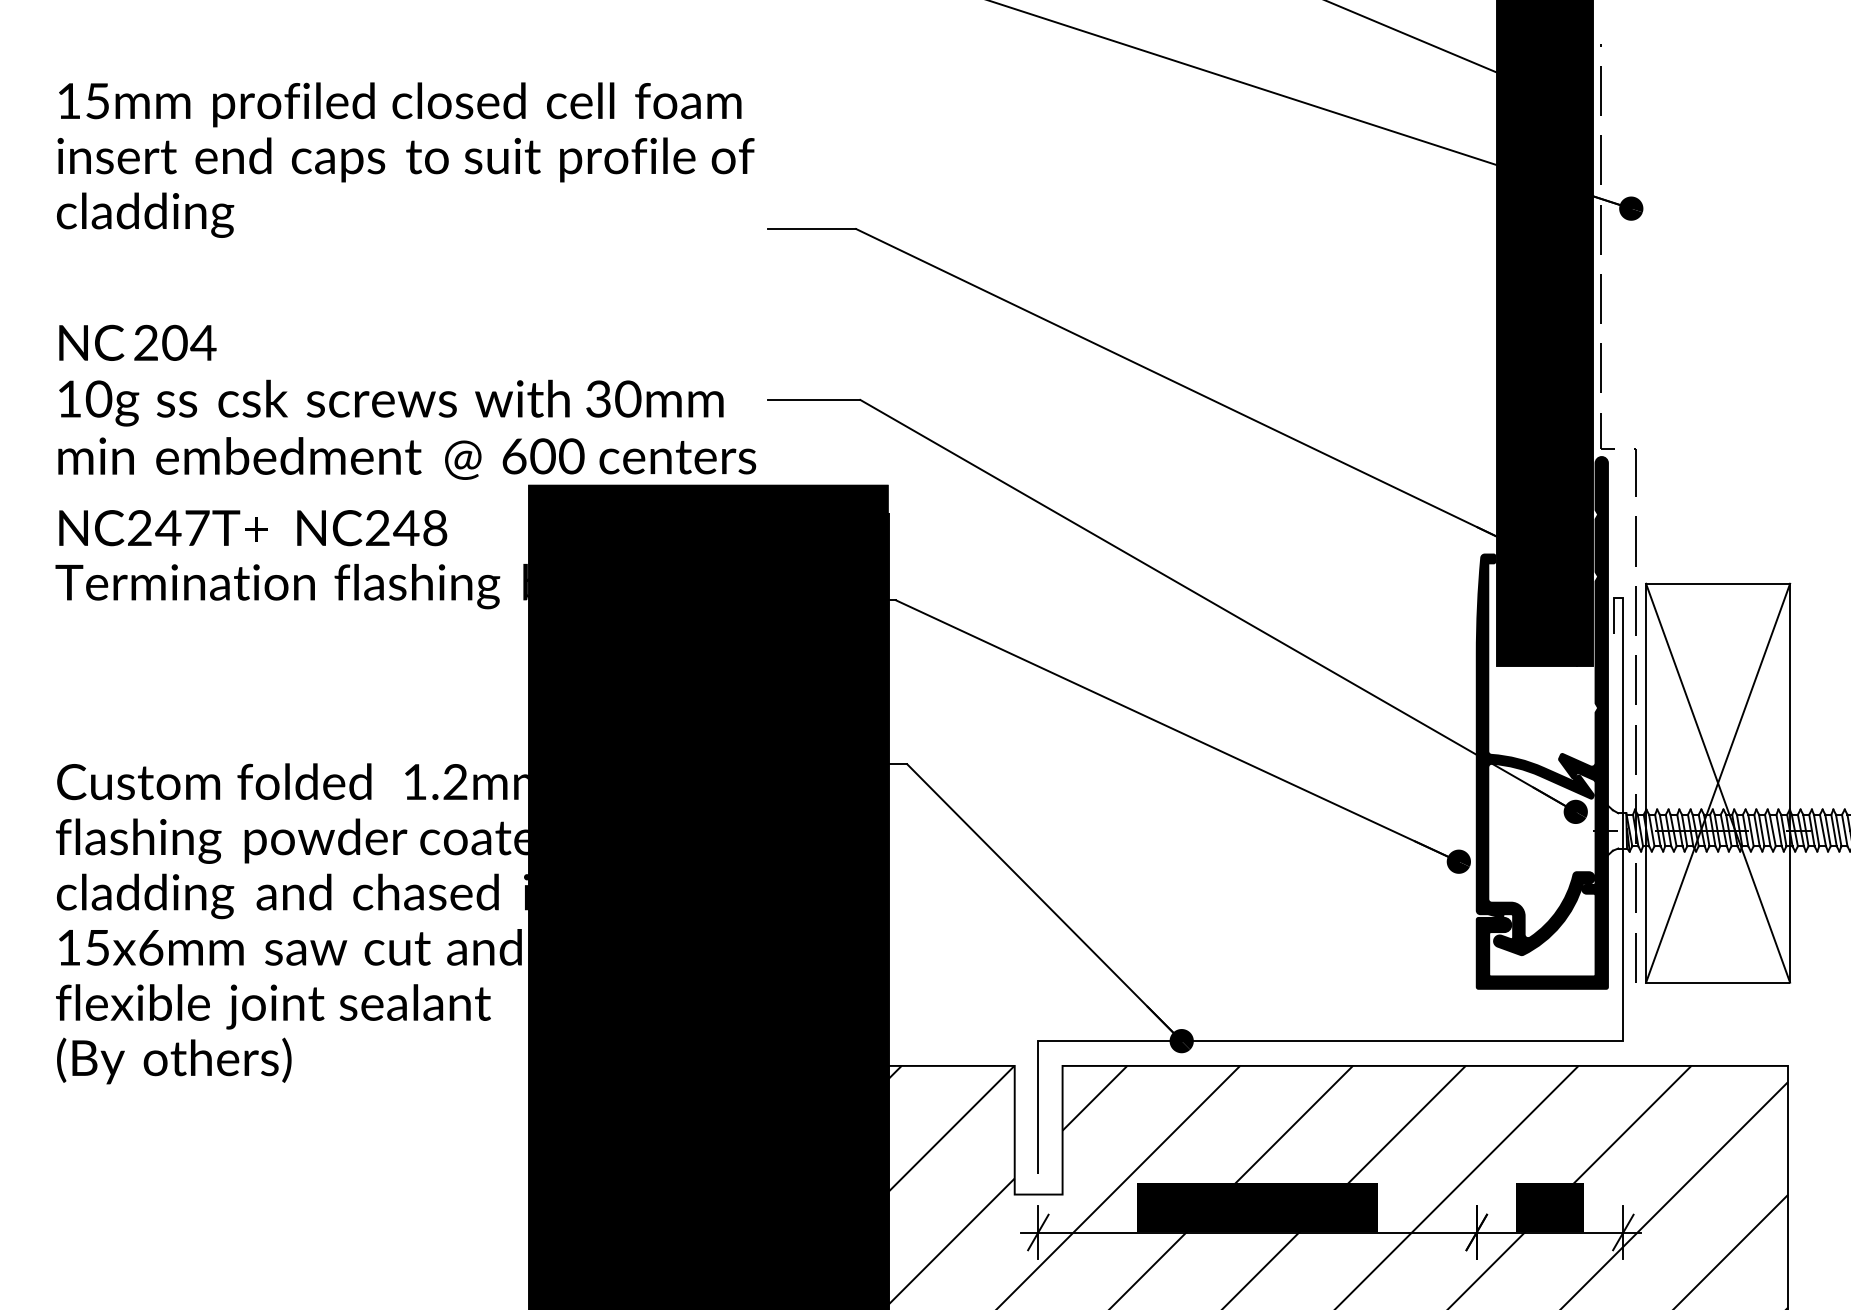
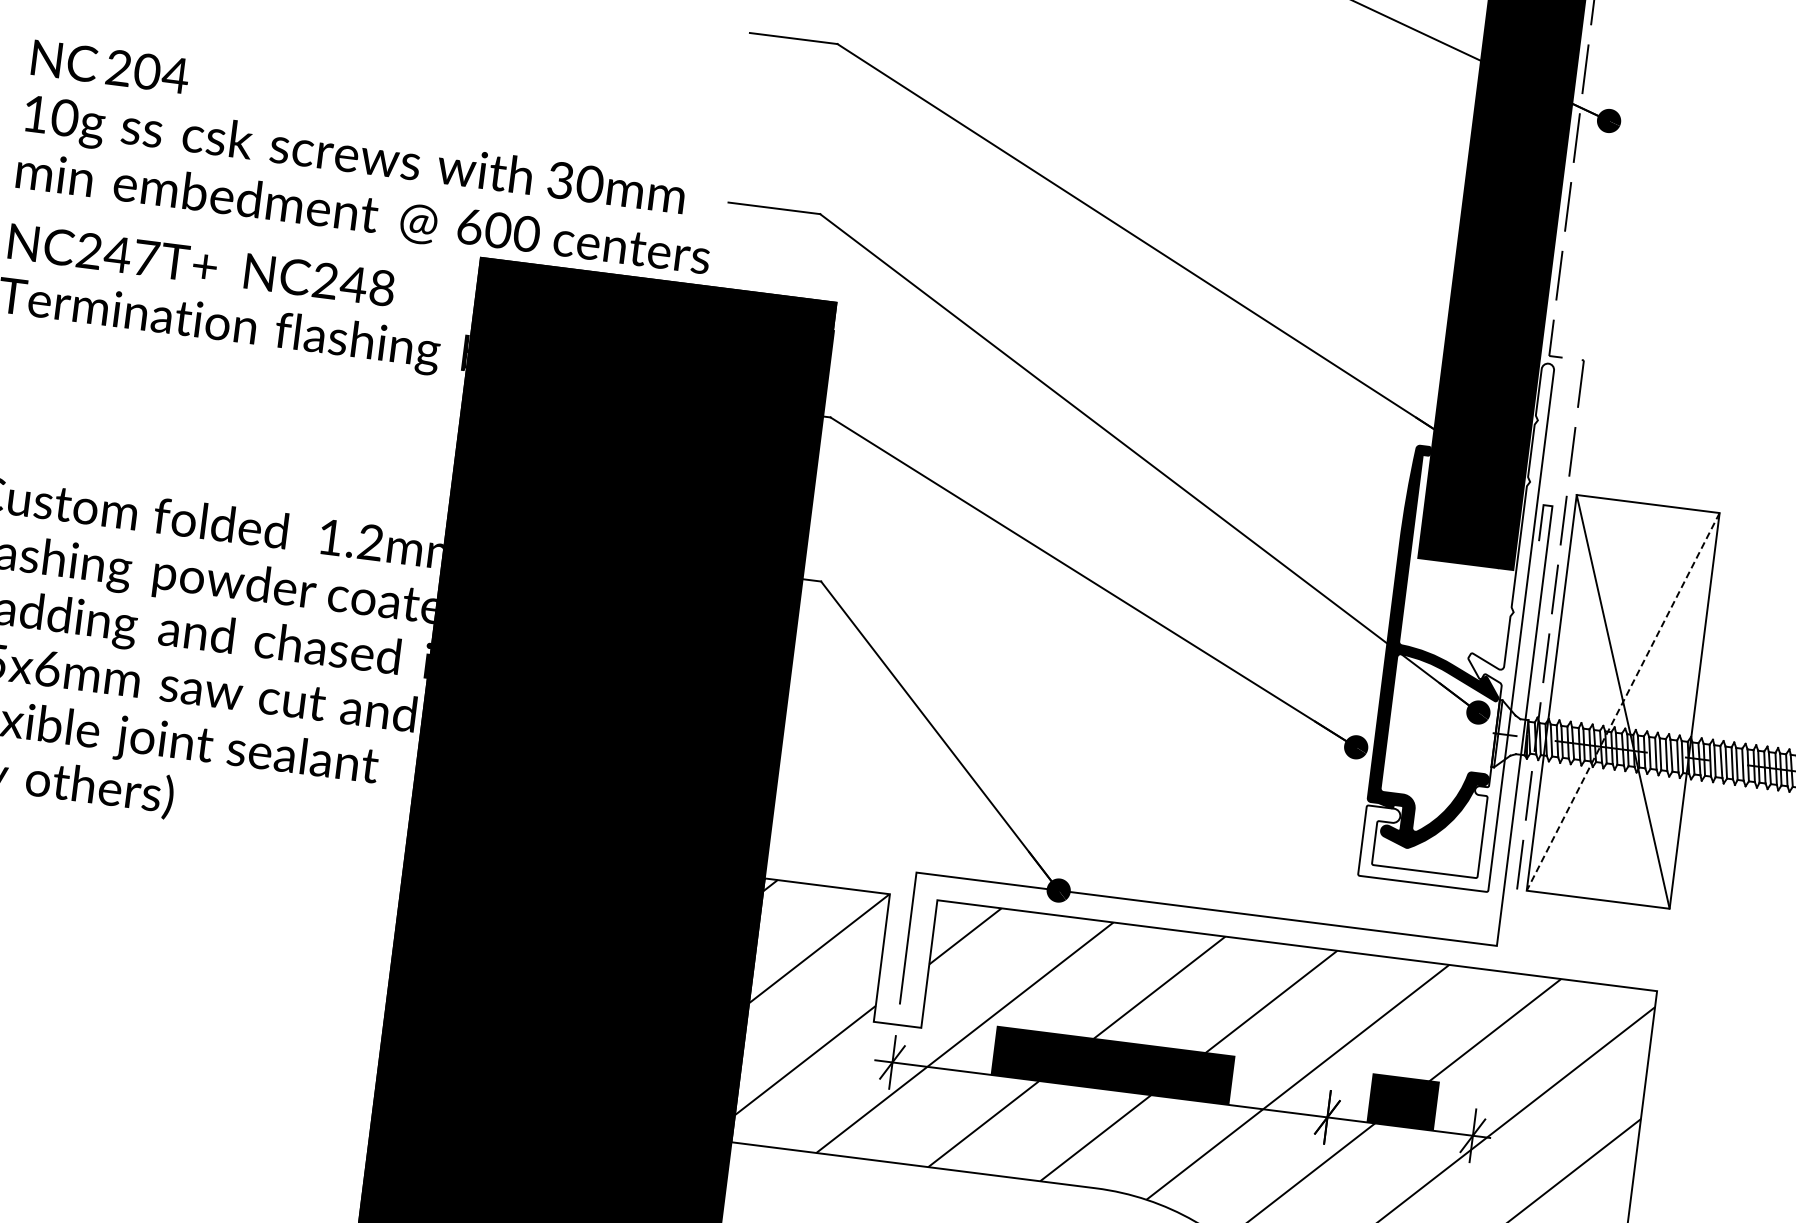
fill: (1541, 722) -> (1455, 619), removed
line: (1717, 783) -> (1622, 702), solid -> dashed

